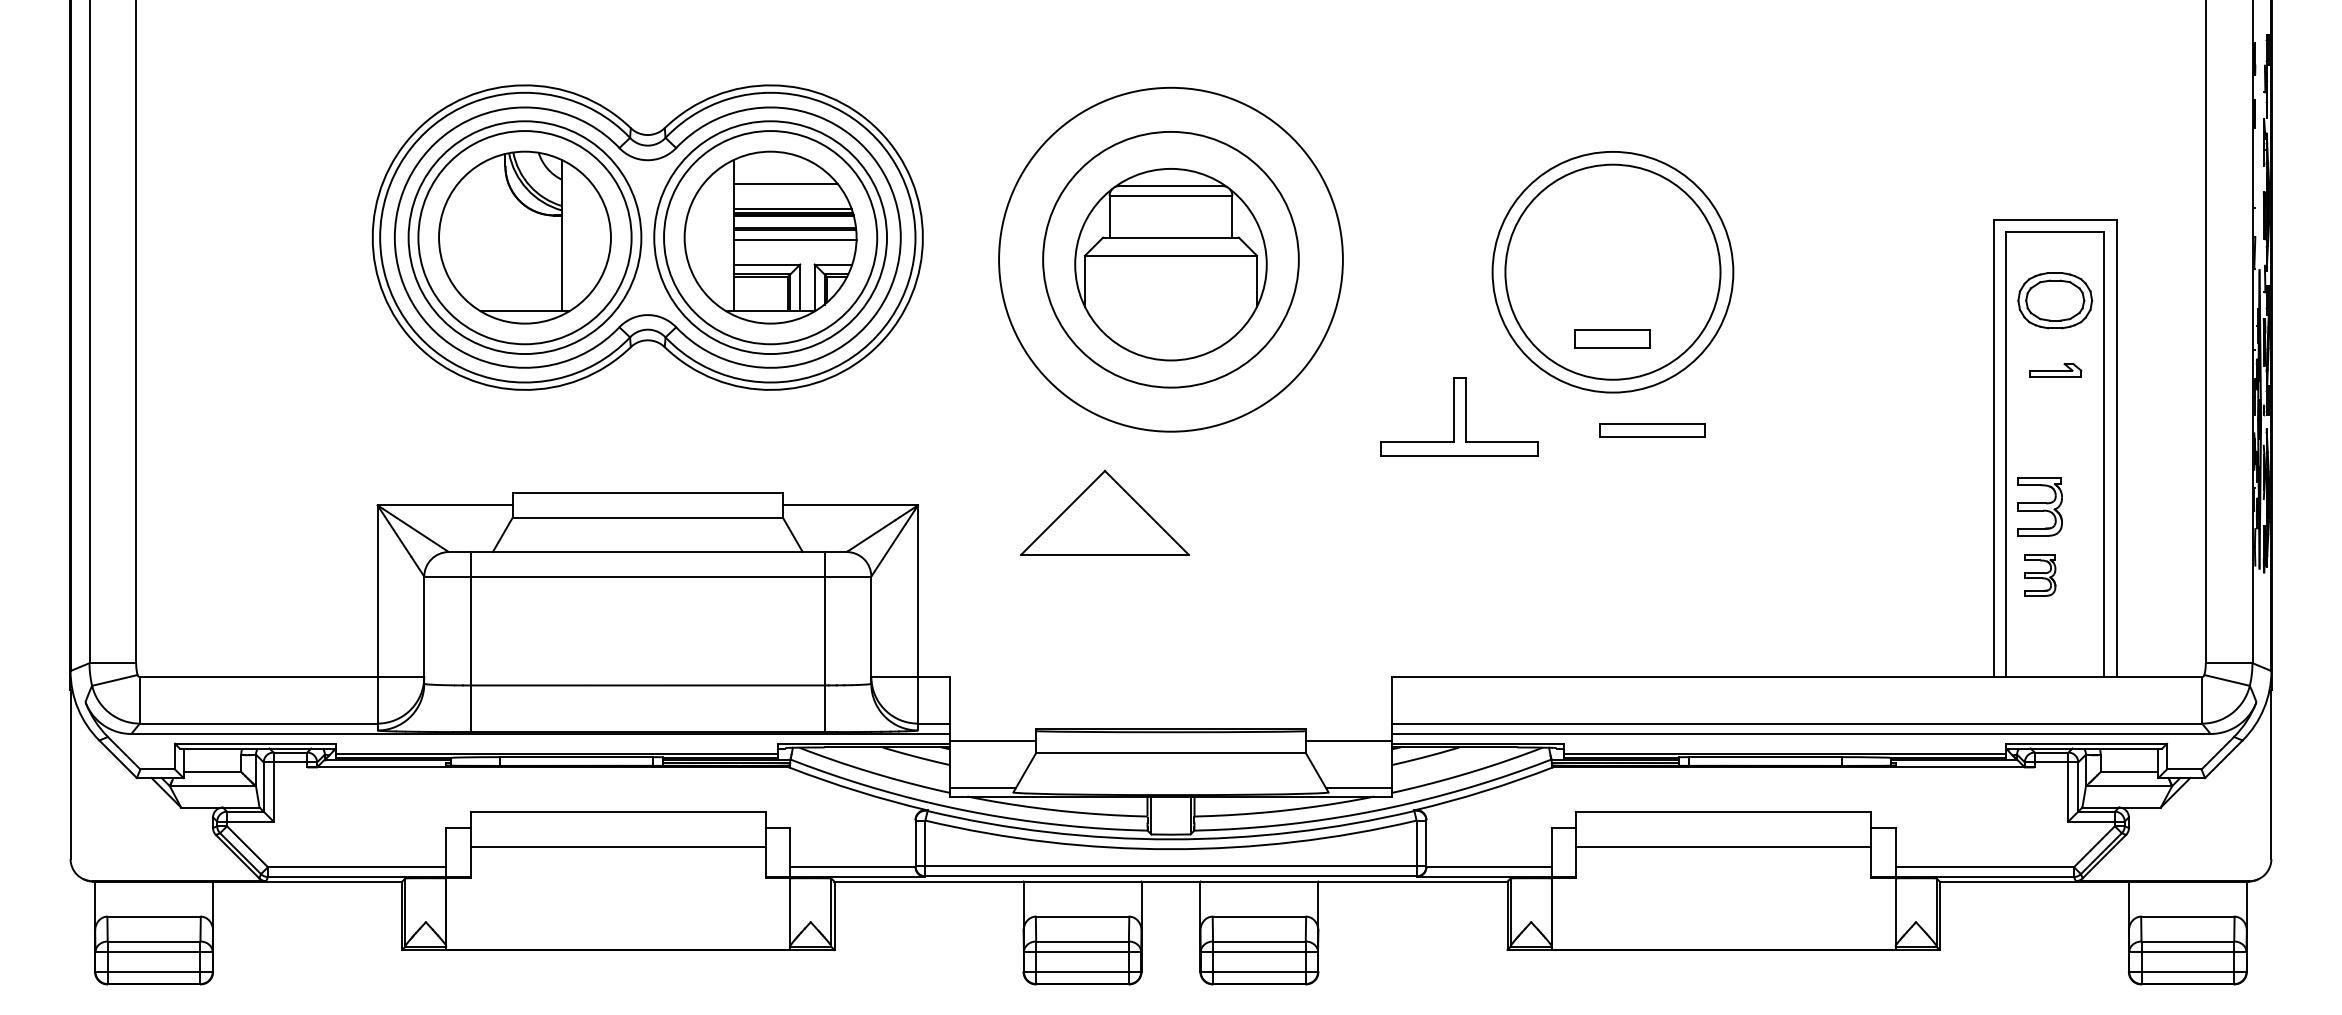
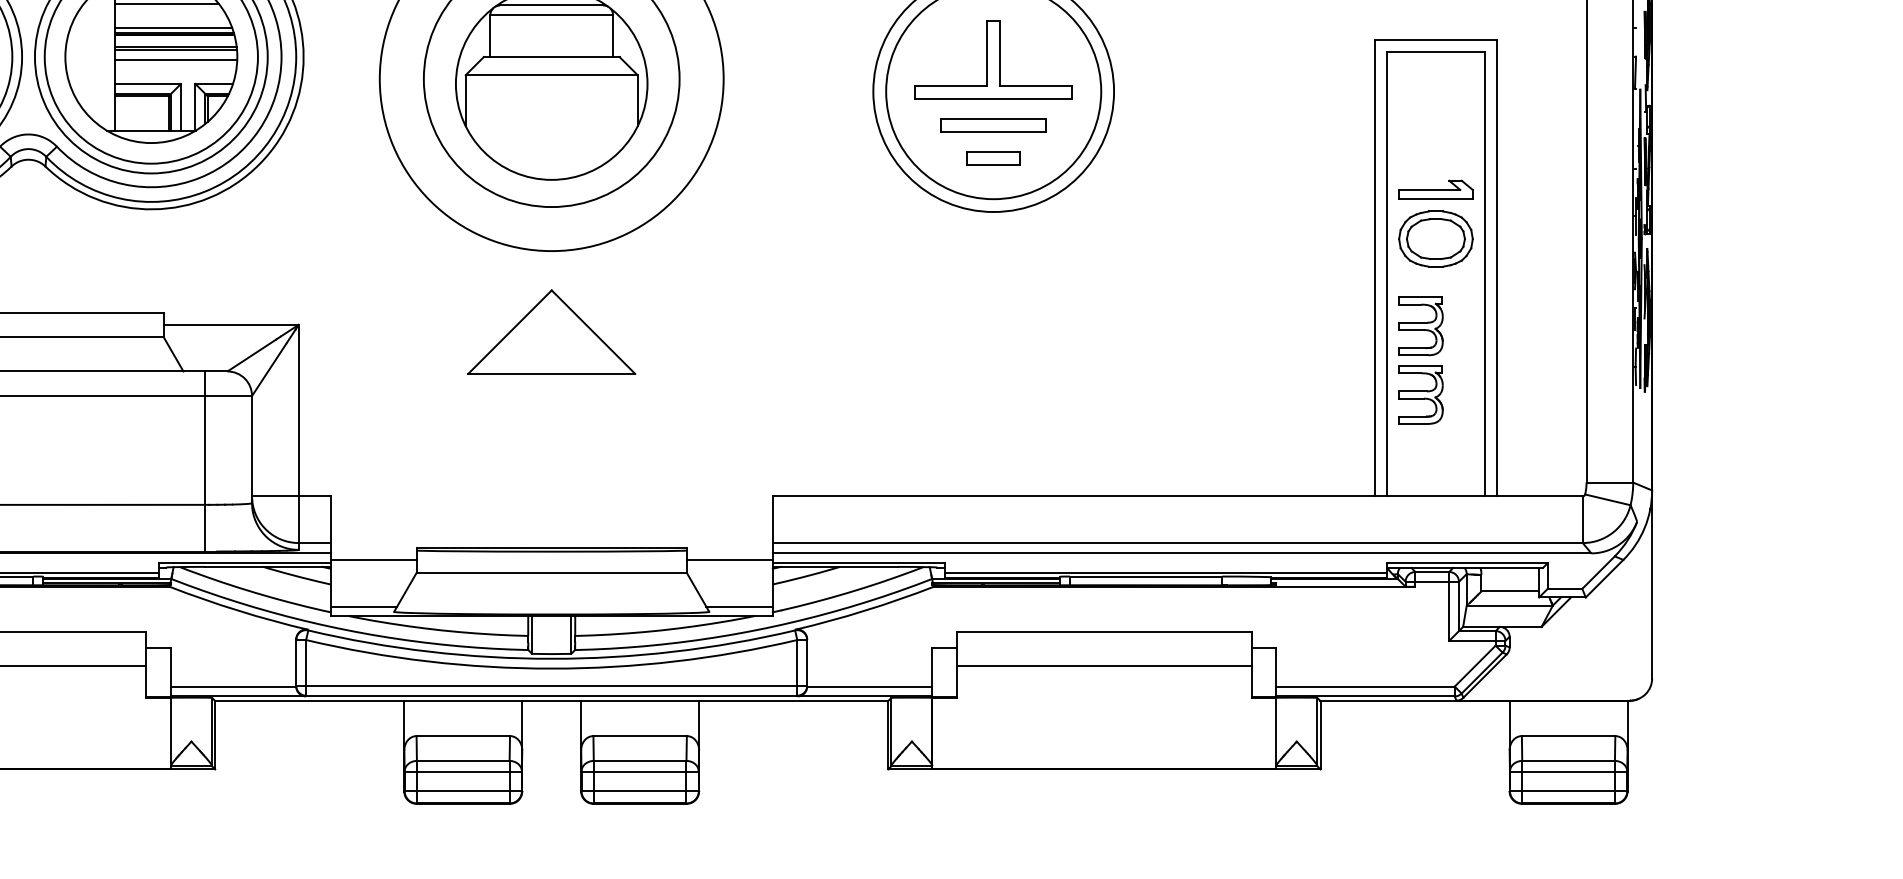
part: (2055, 300) -> (1436, 238), moved
part: (1612, 339) -> (993, 158), size x0.71
part: (2055, 370) -> (1436, 189), size x1.43
part: (1459, 416) -> (993, 59), moved
part: (1652, 430) -> (993, 125), moved
part: (1104, 512) -> (551, 331), moved
part: (2039, 575) -> (1420, 394), size x1.43

